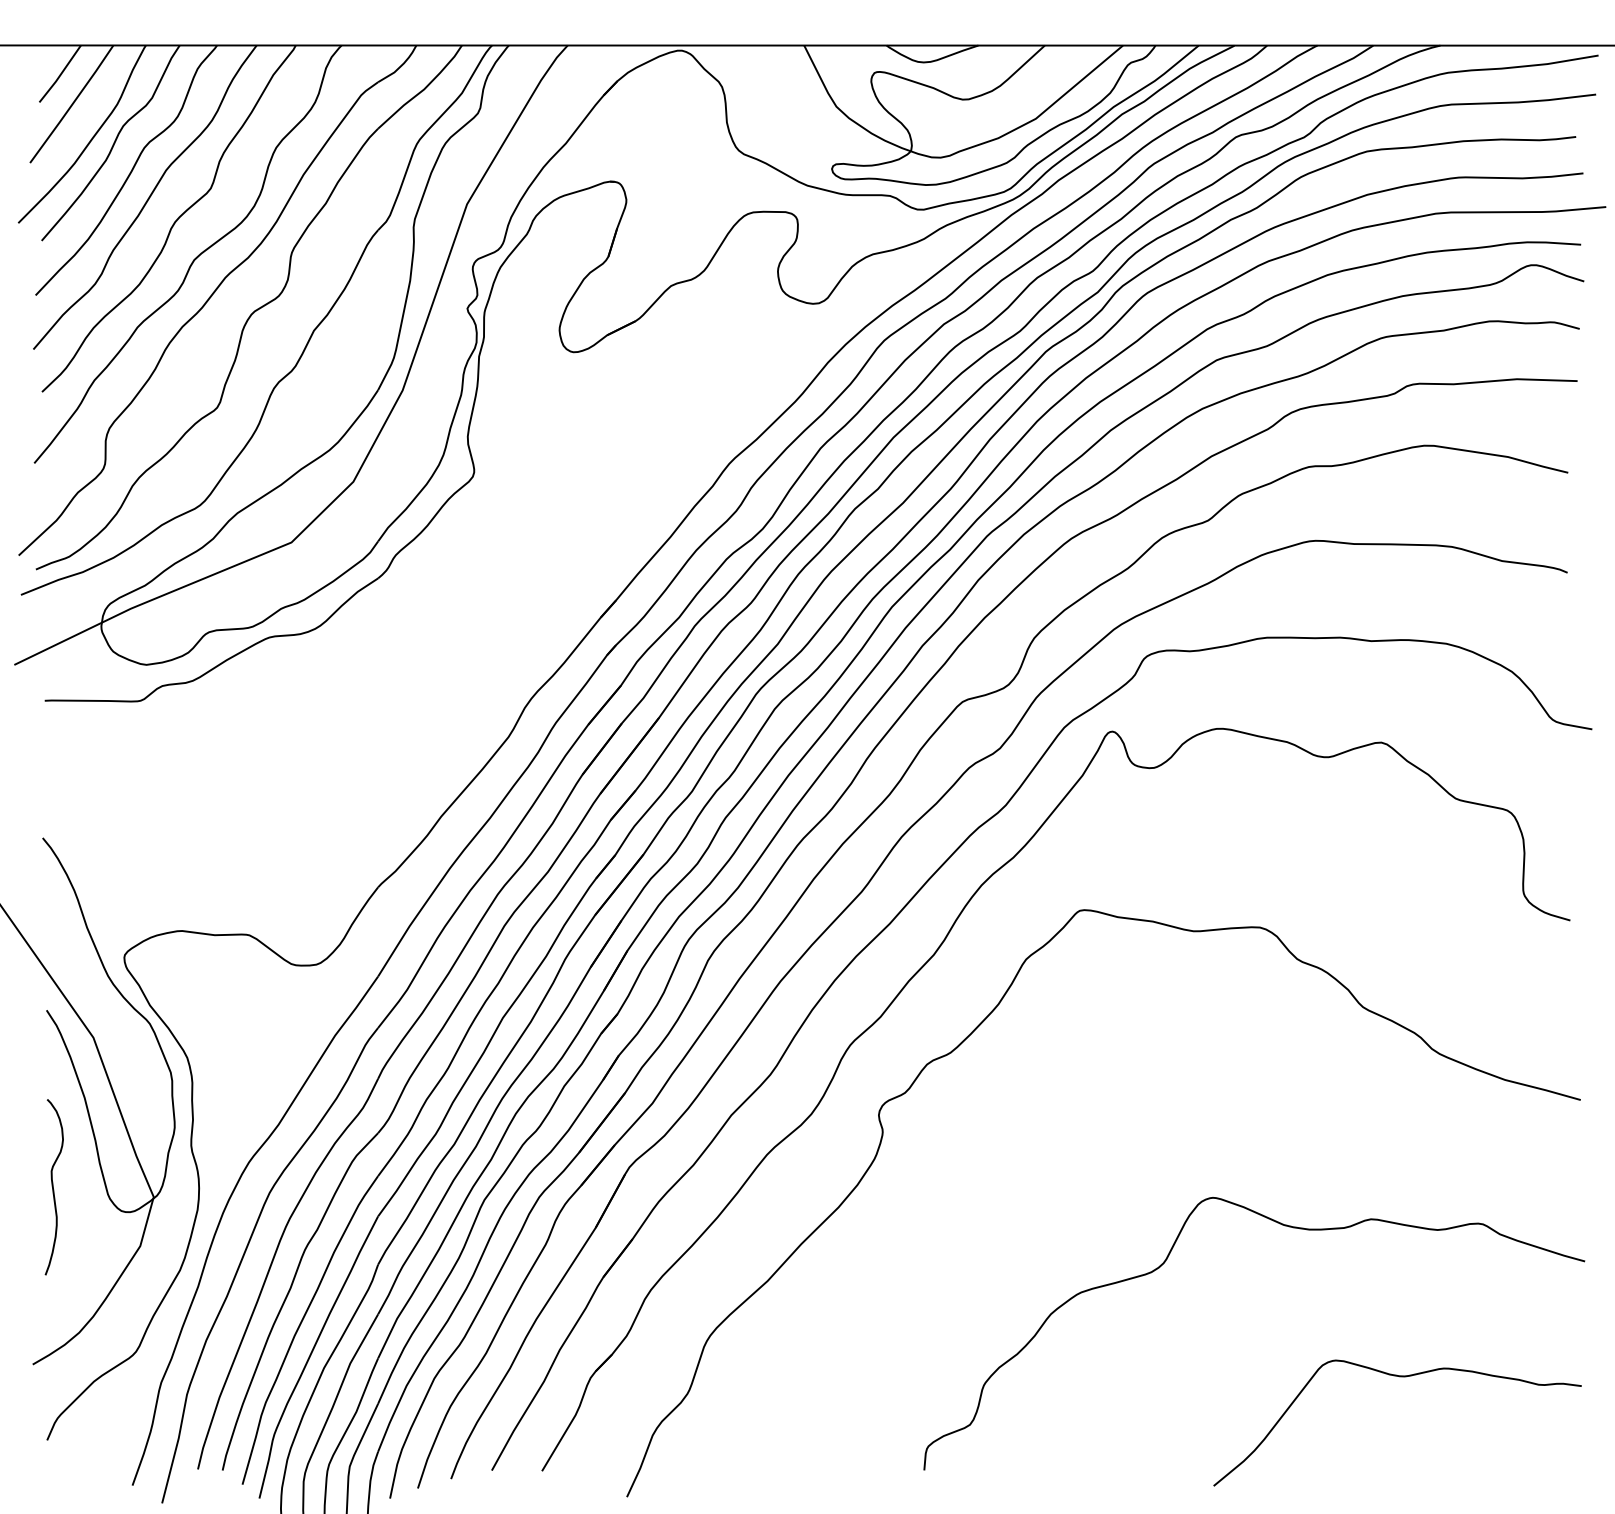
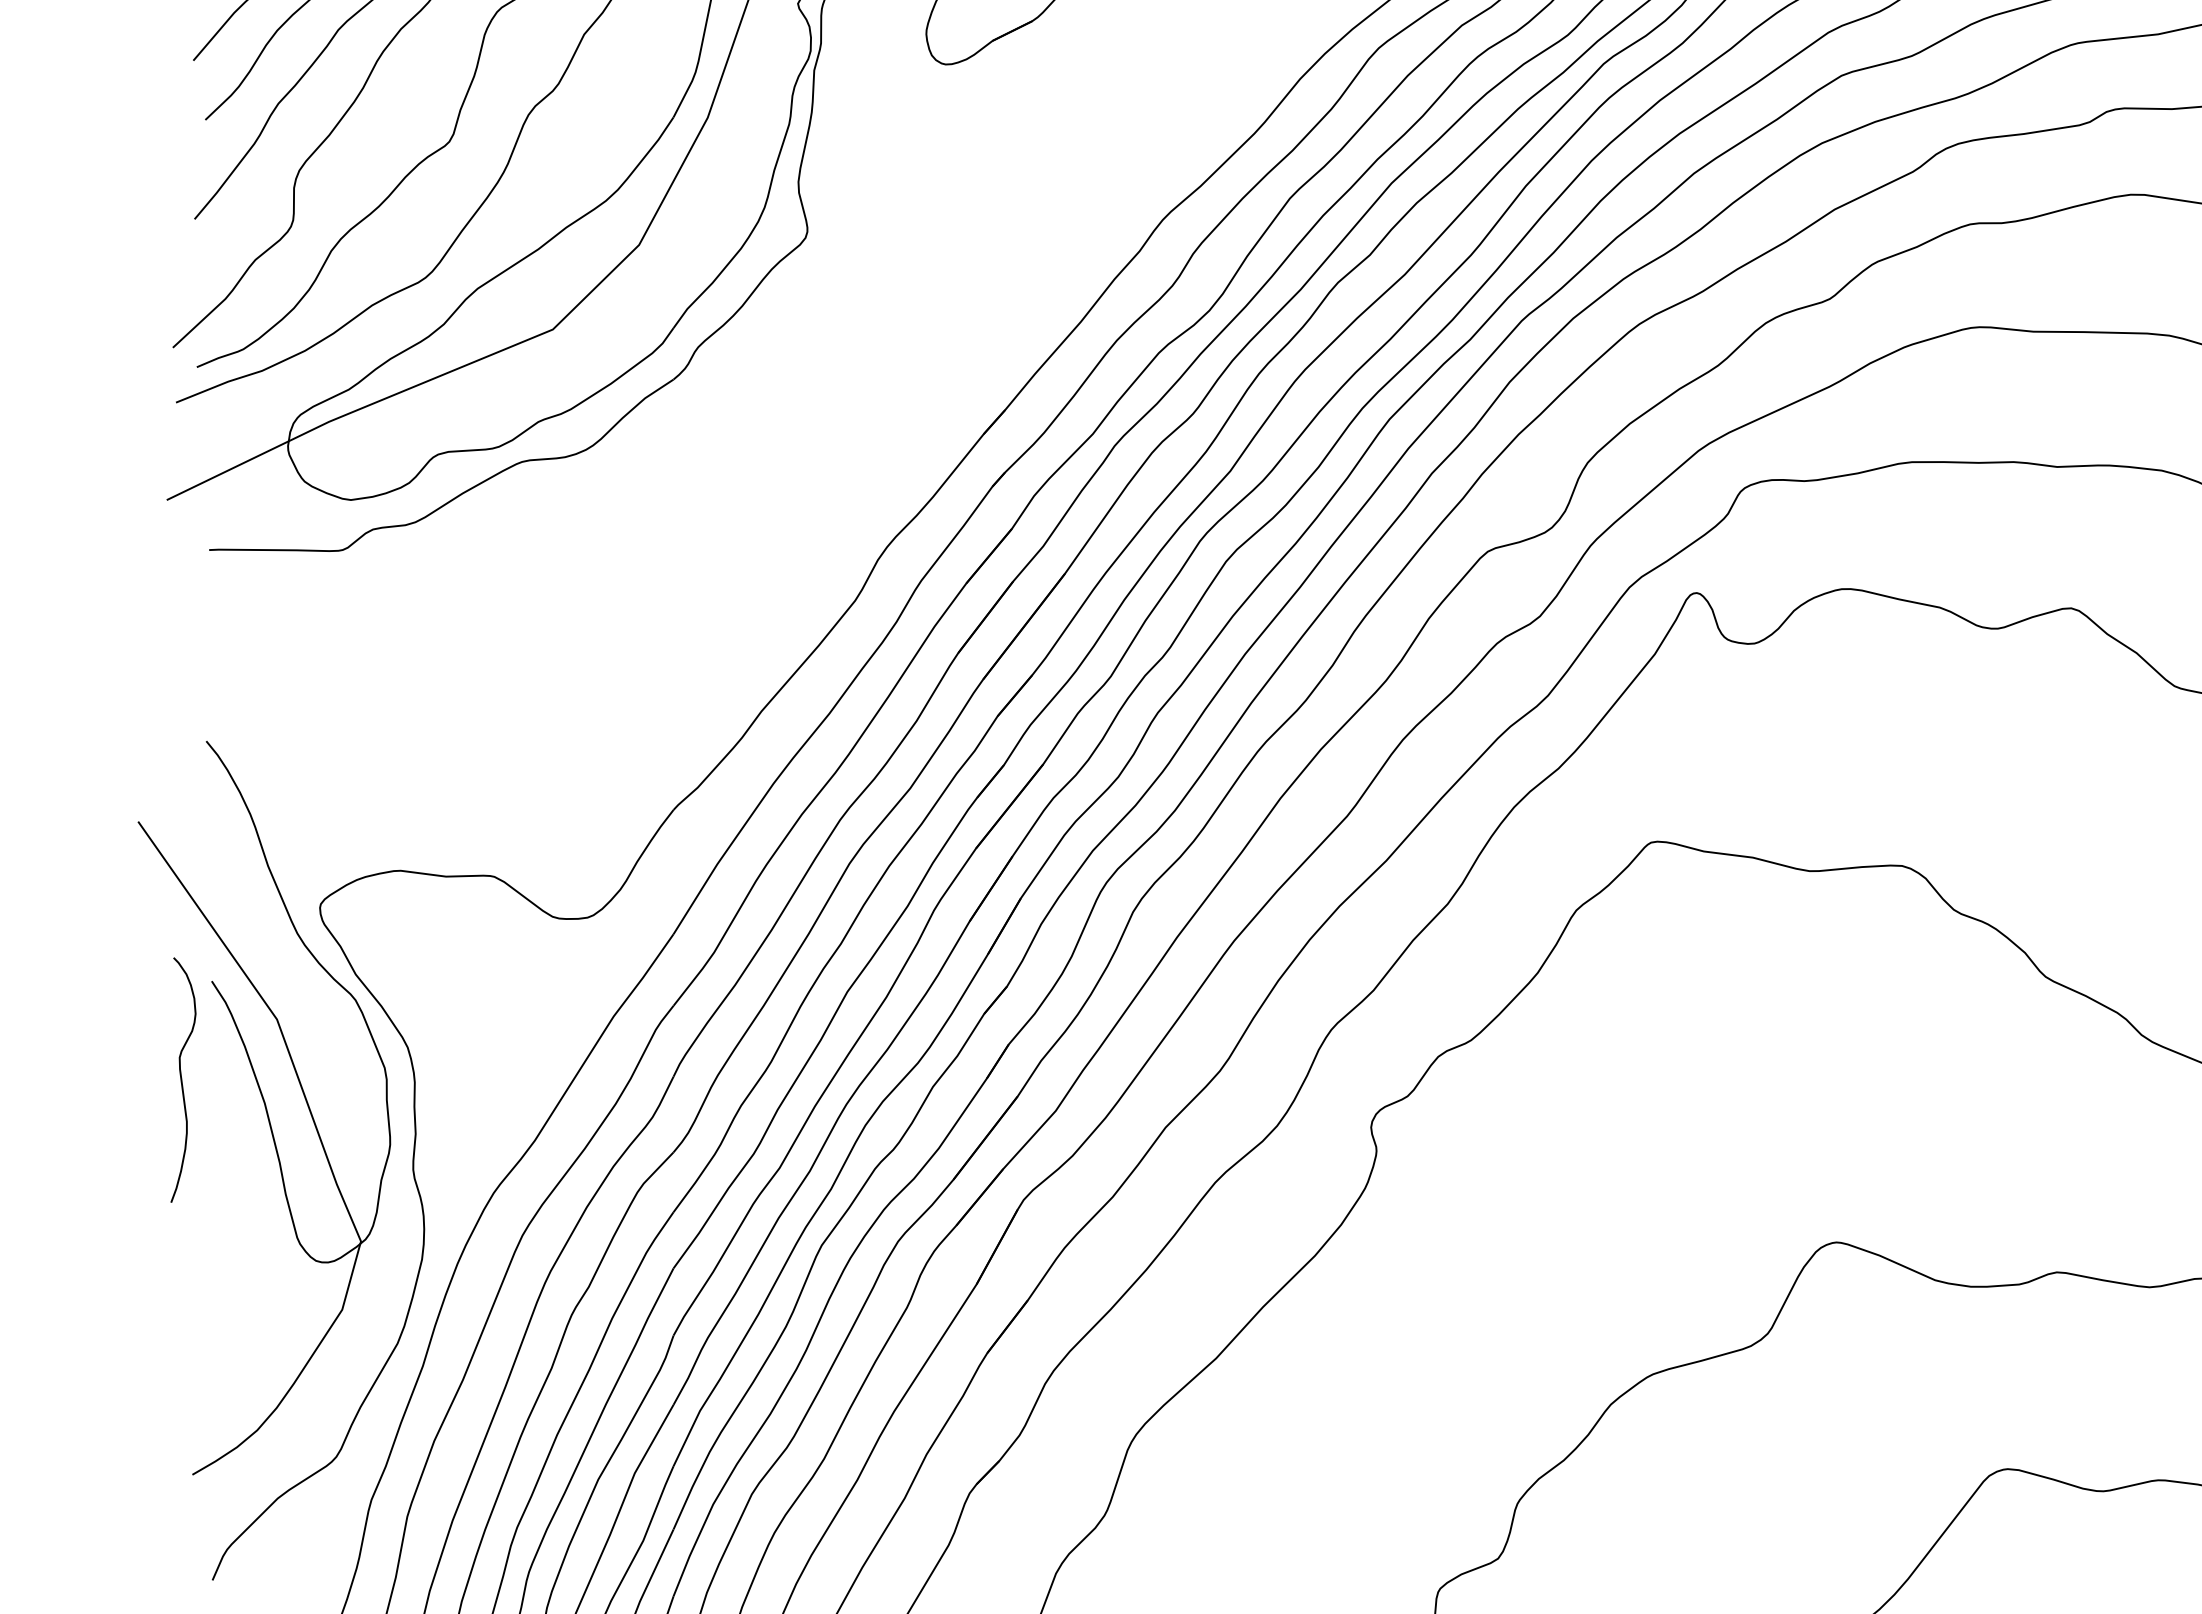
curve: (53, 1187) -> (182, 1080), moved

